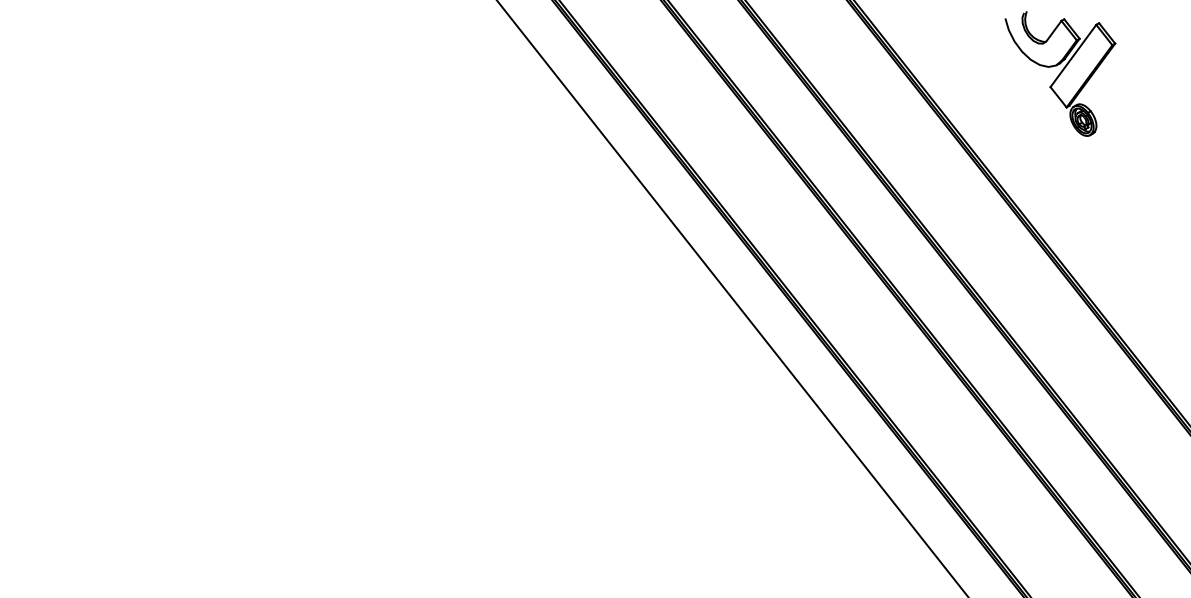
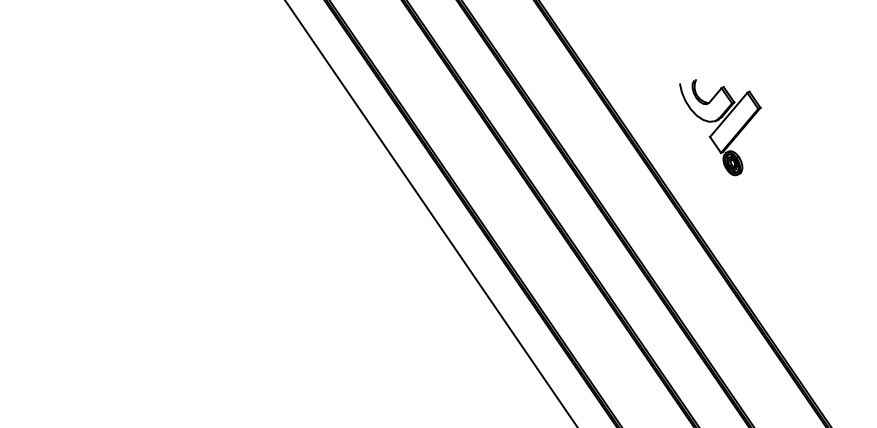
part: (1060, 73) -> (718, 127), moved

